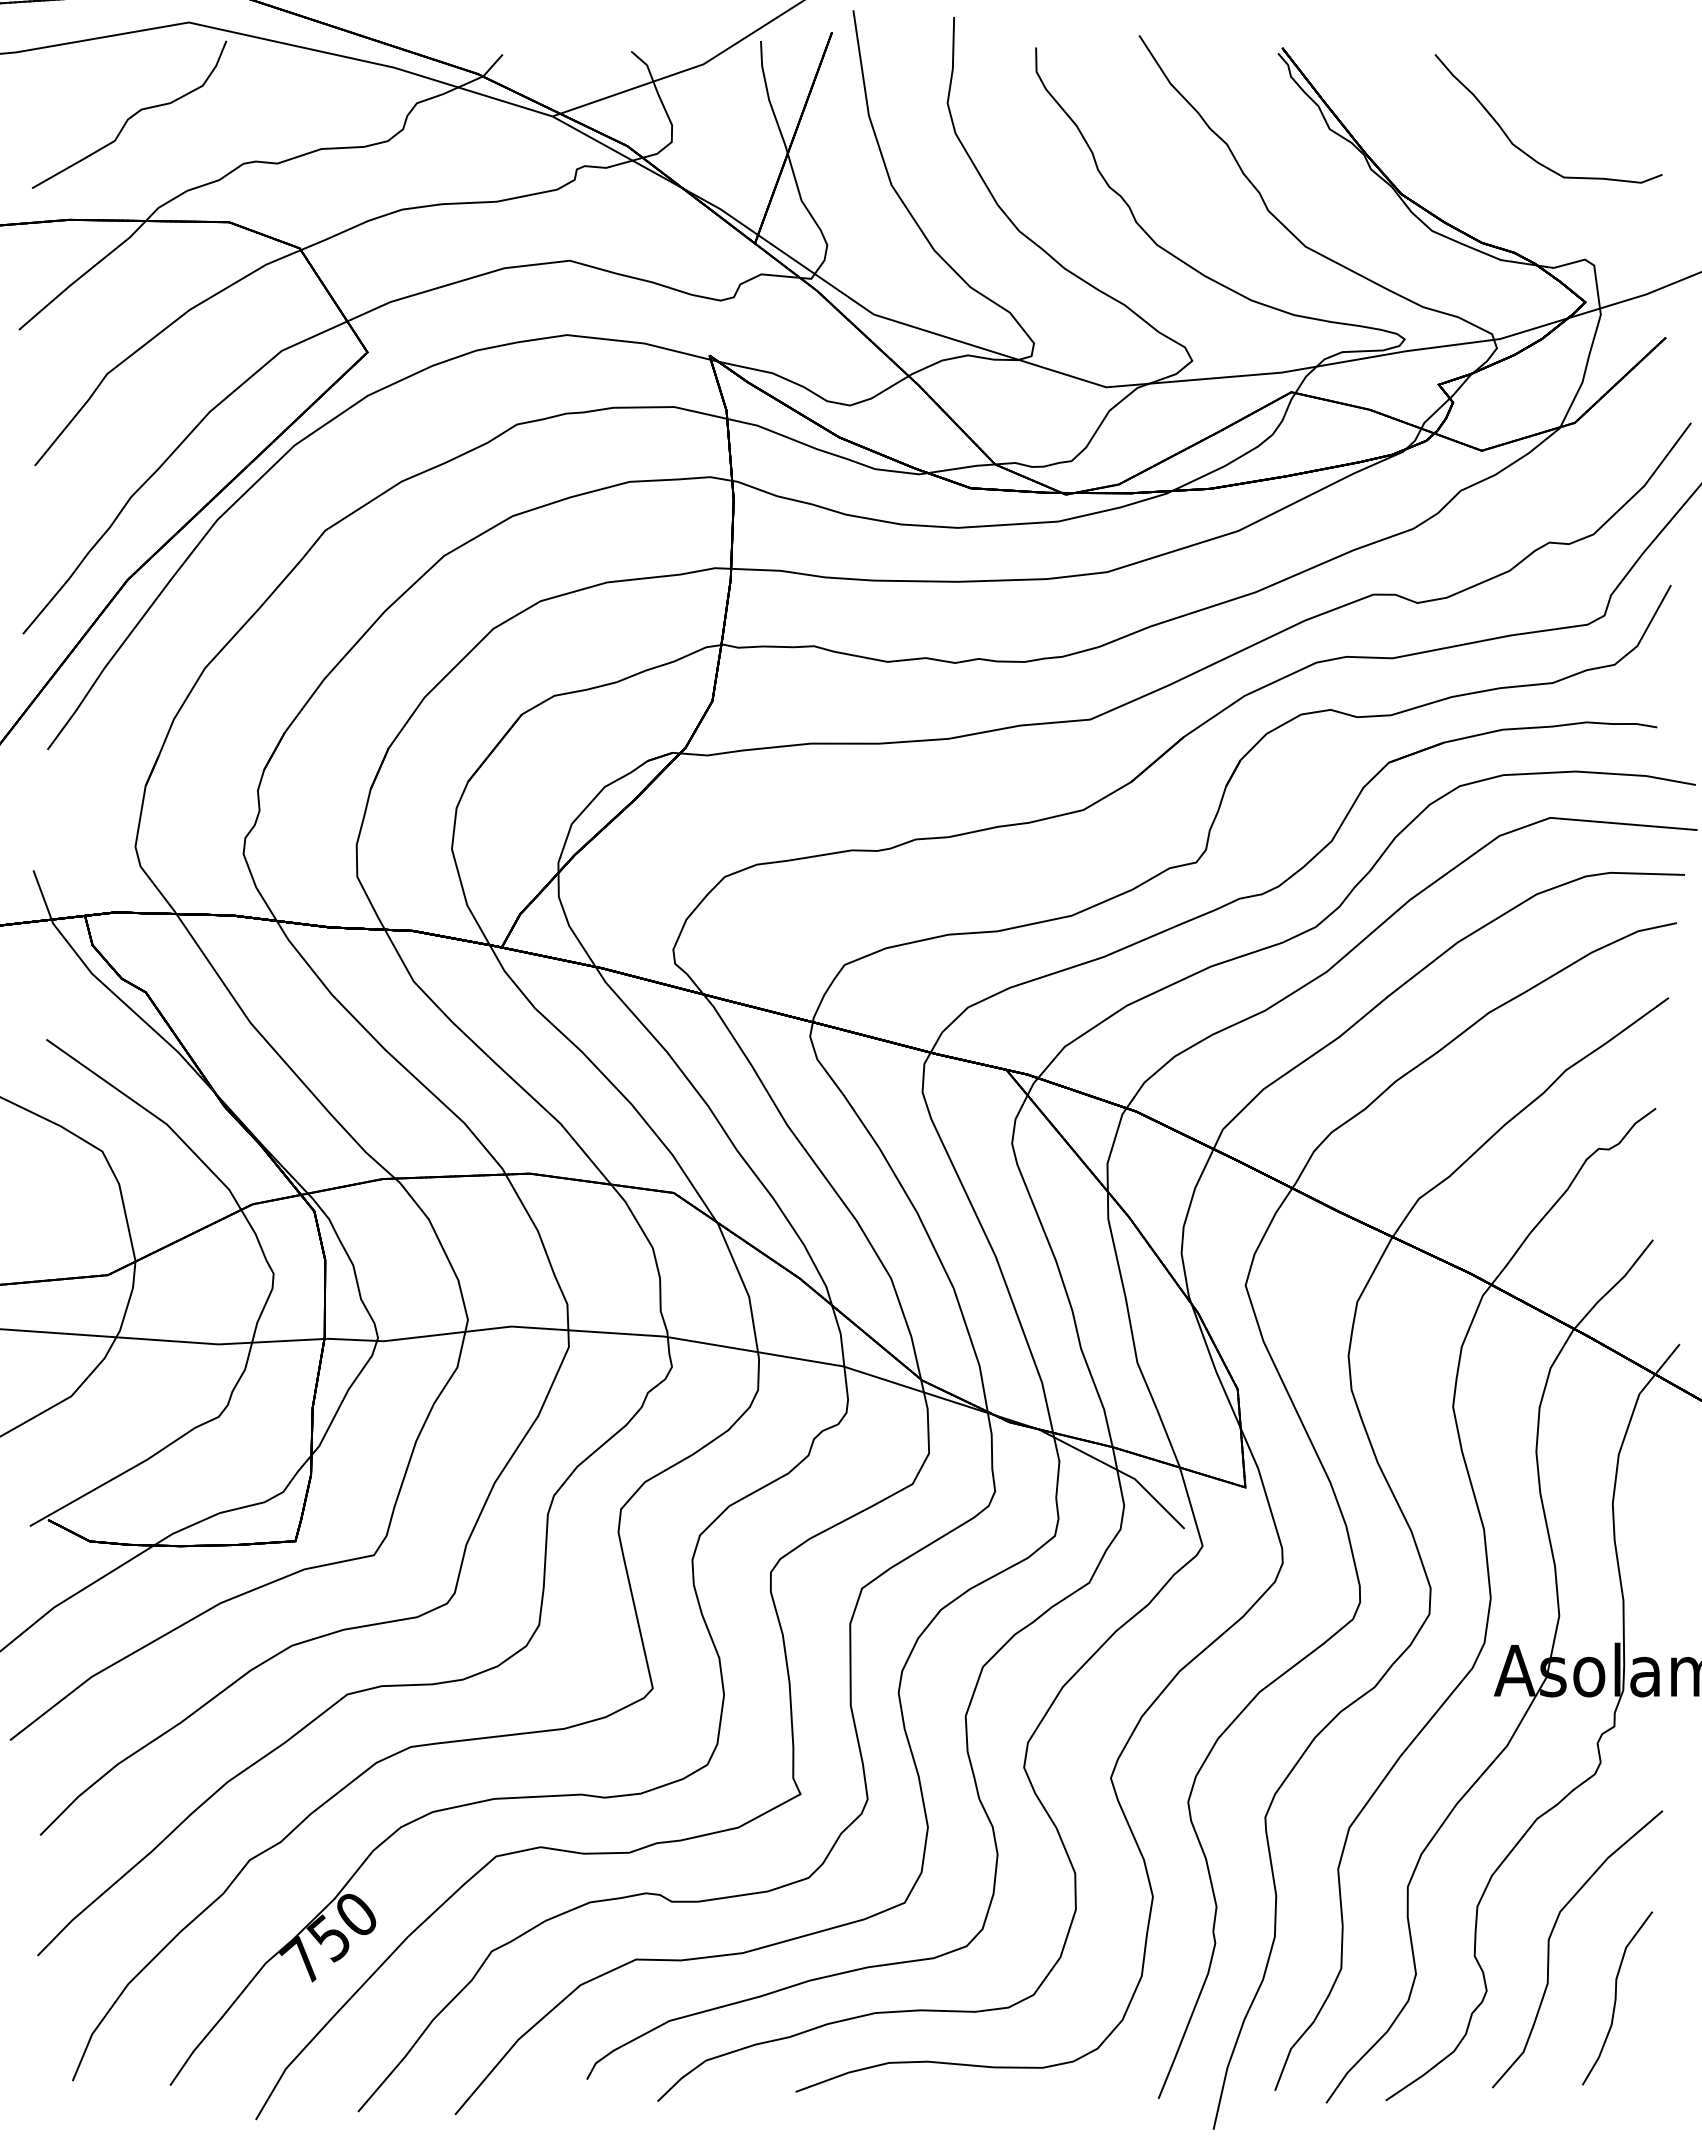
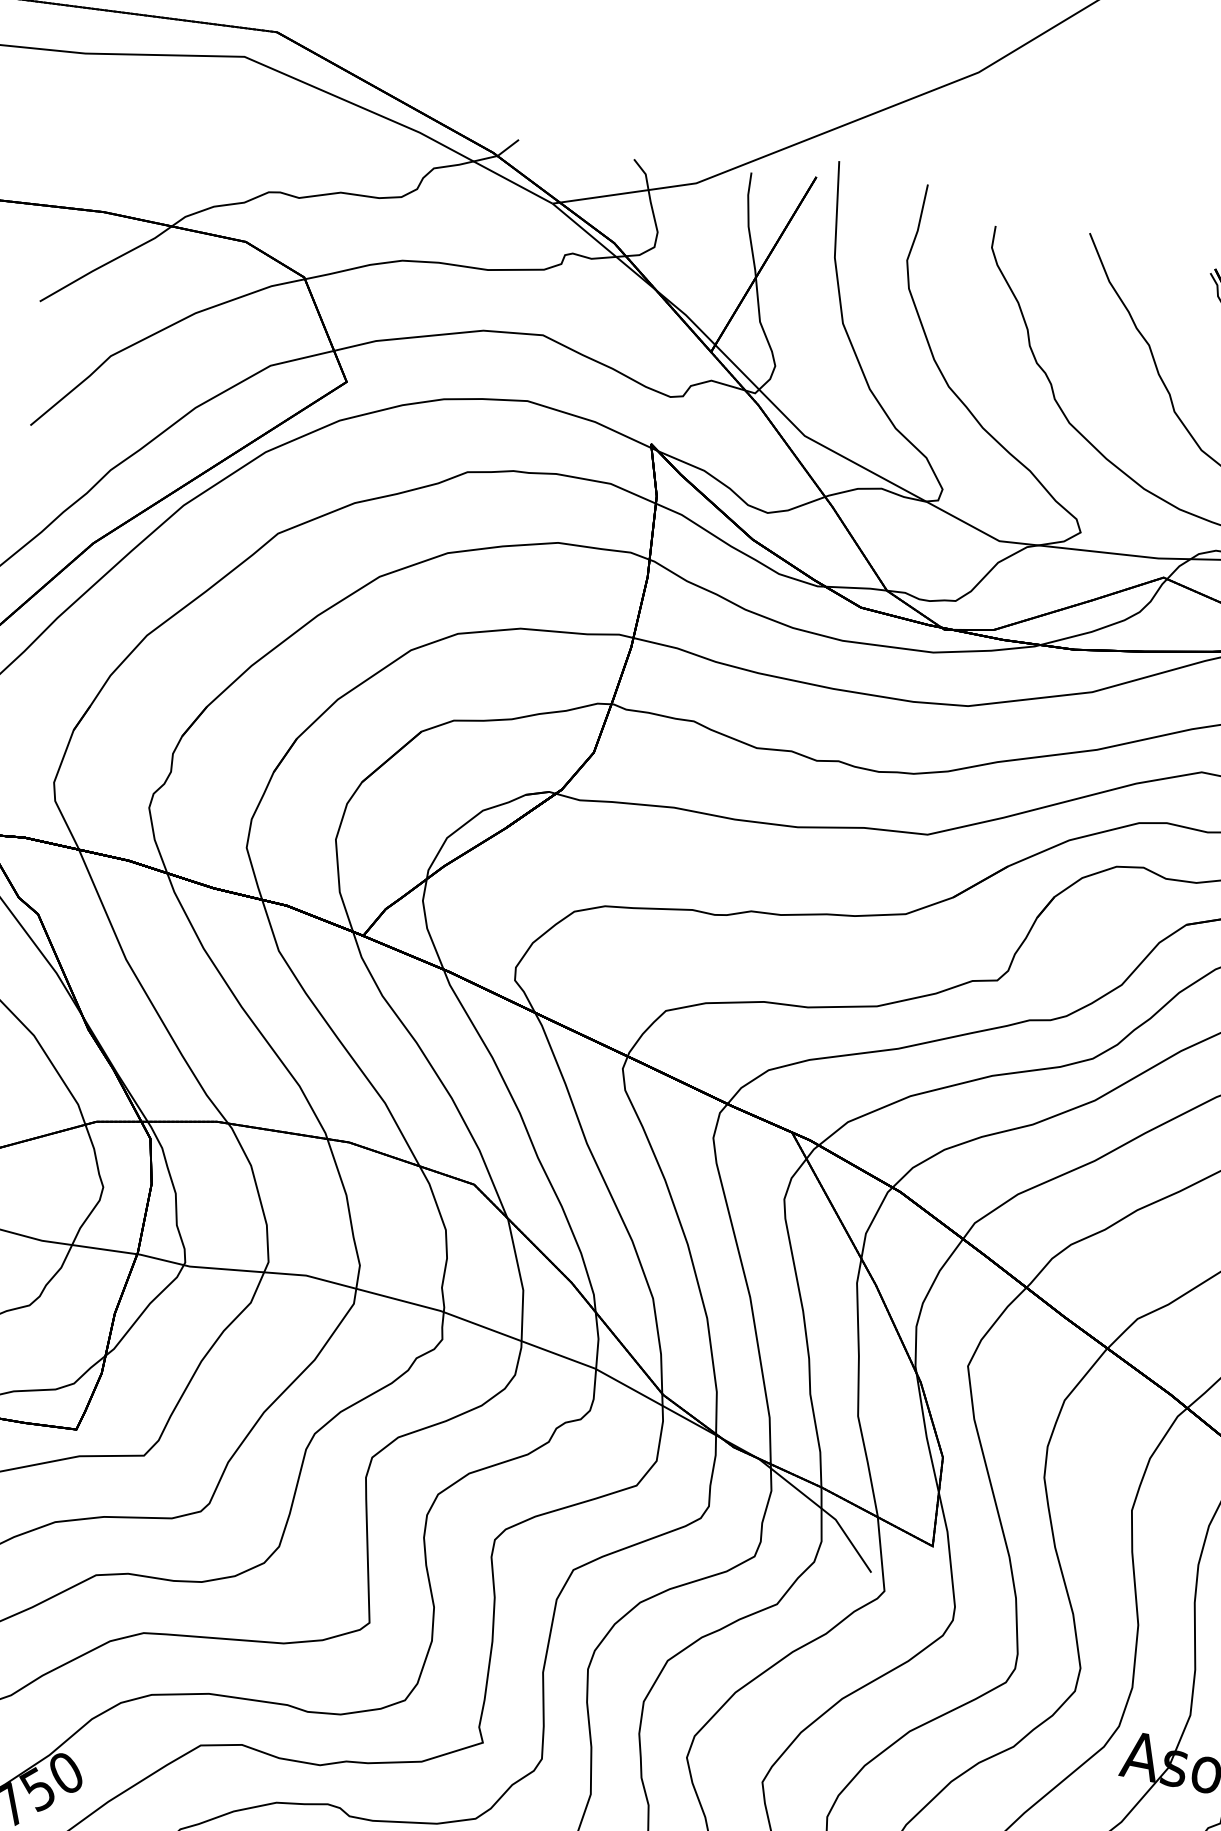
curve: (131, 115) -> (177, 129), removed

